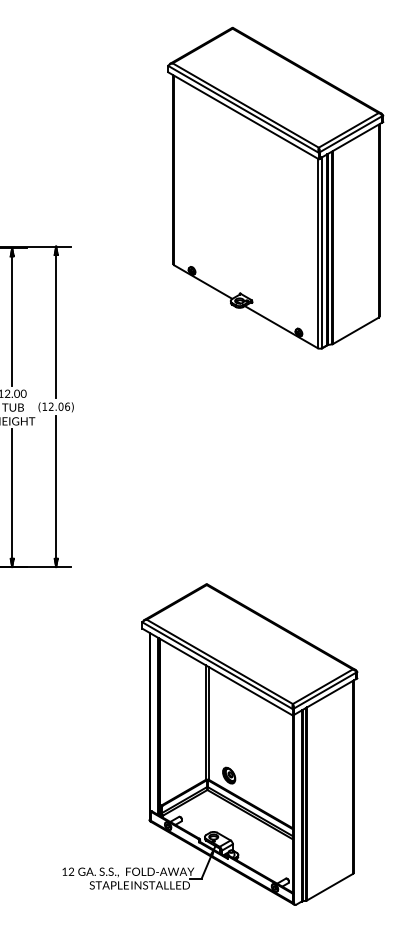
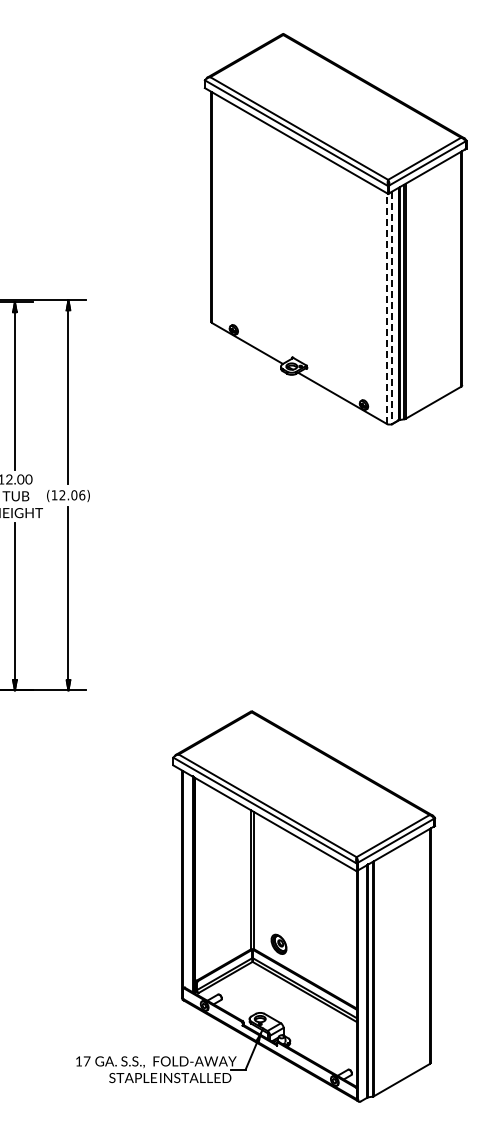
line: (317, 253) -> (386, 308), solid -> dashed
line: (322, 253) -> (392, 308), solid -> dashed
text: (71, 871) -> (86, 1061), 12 -> 17

